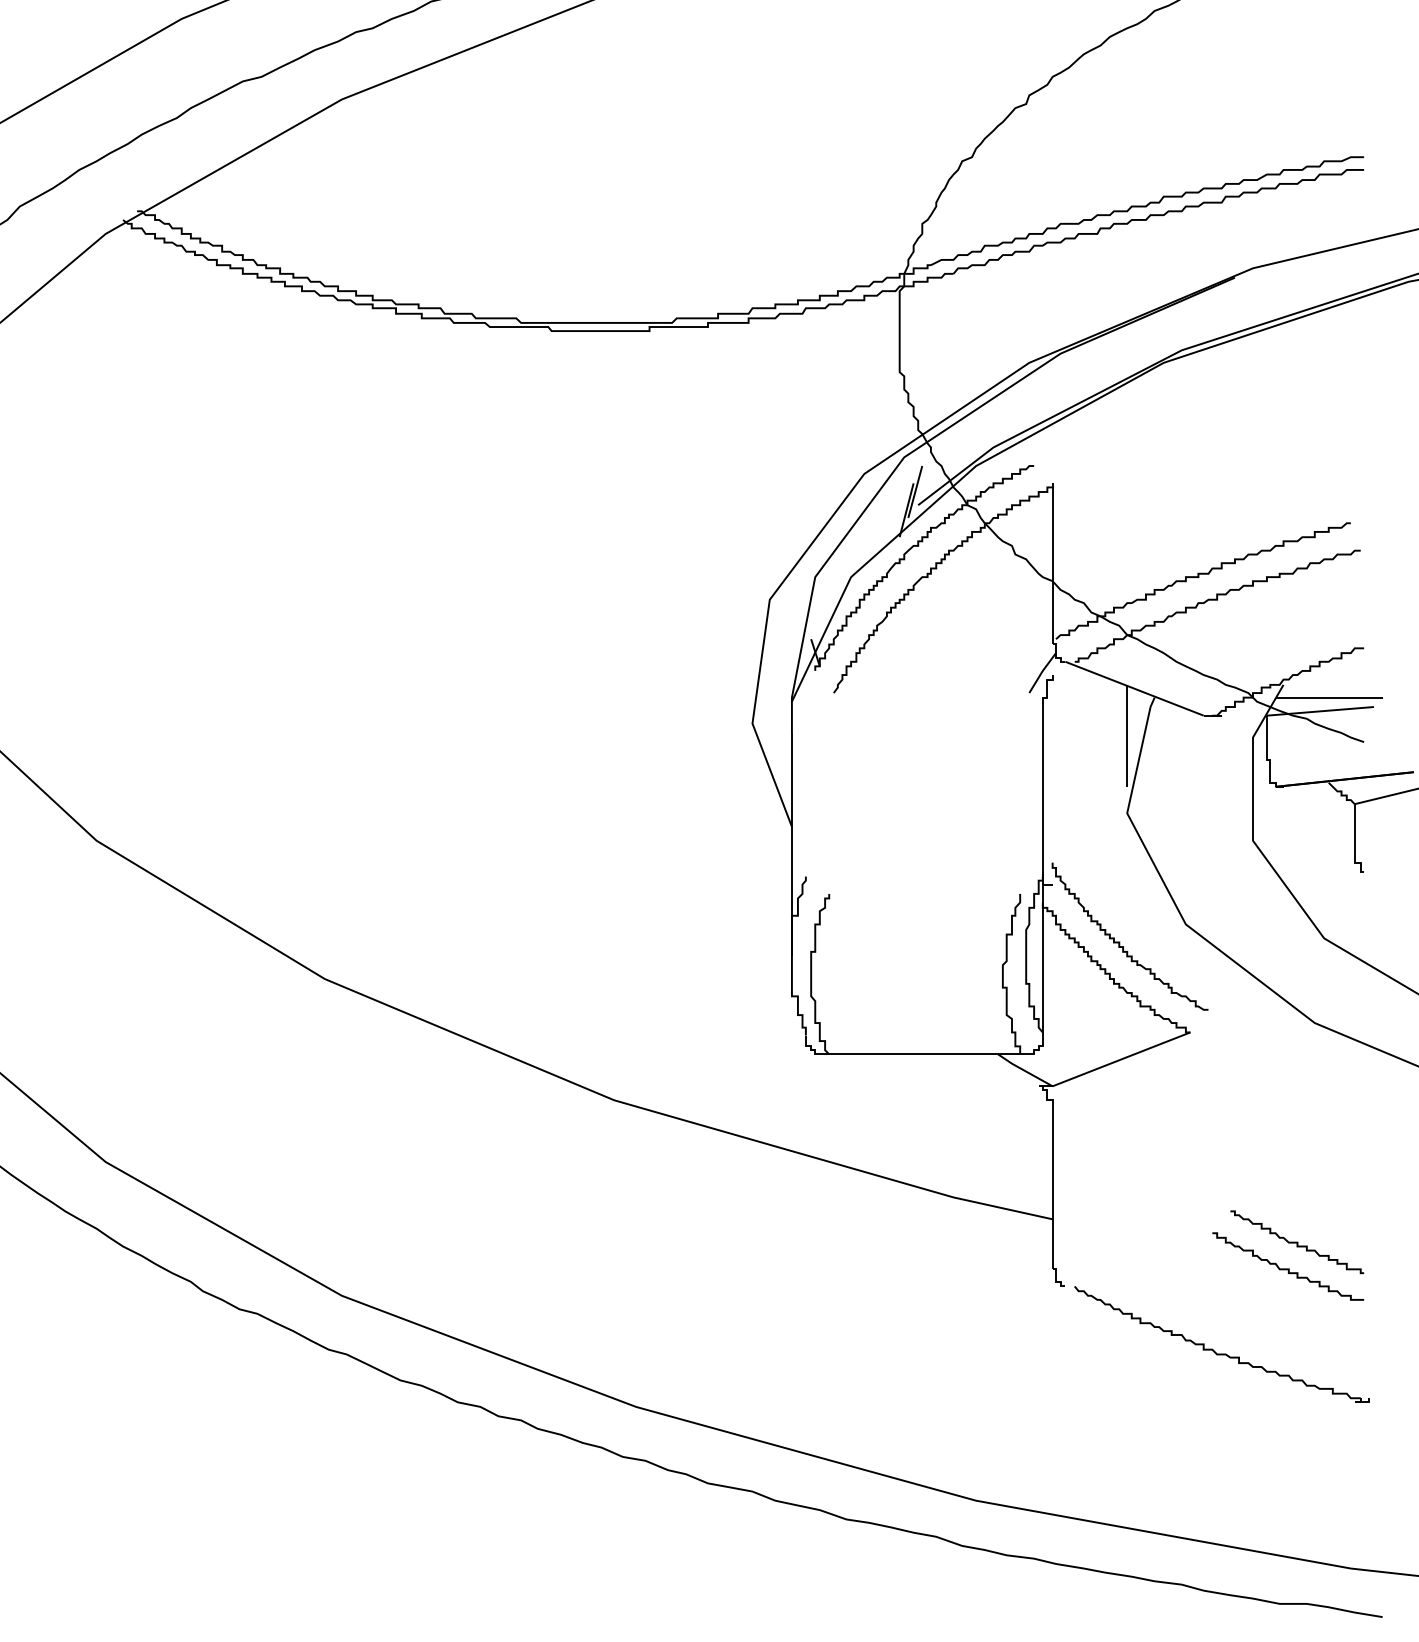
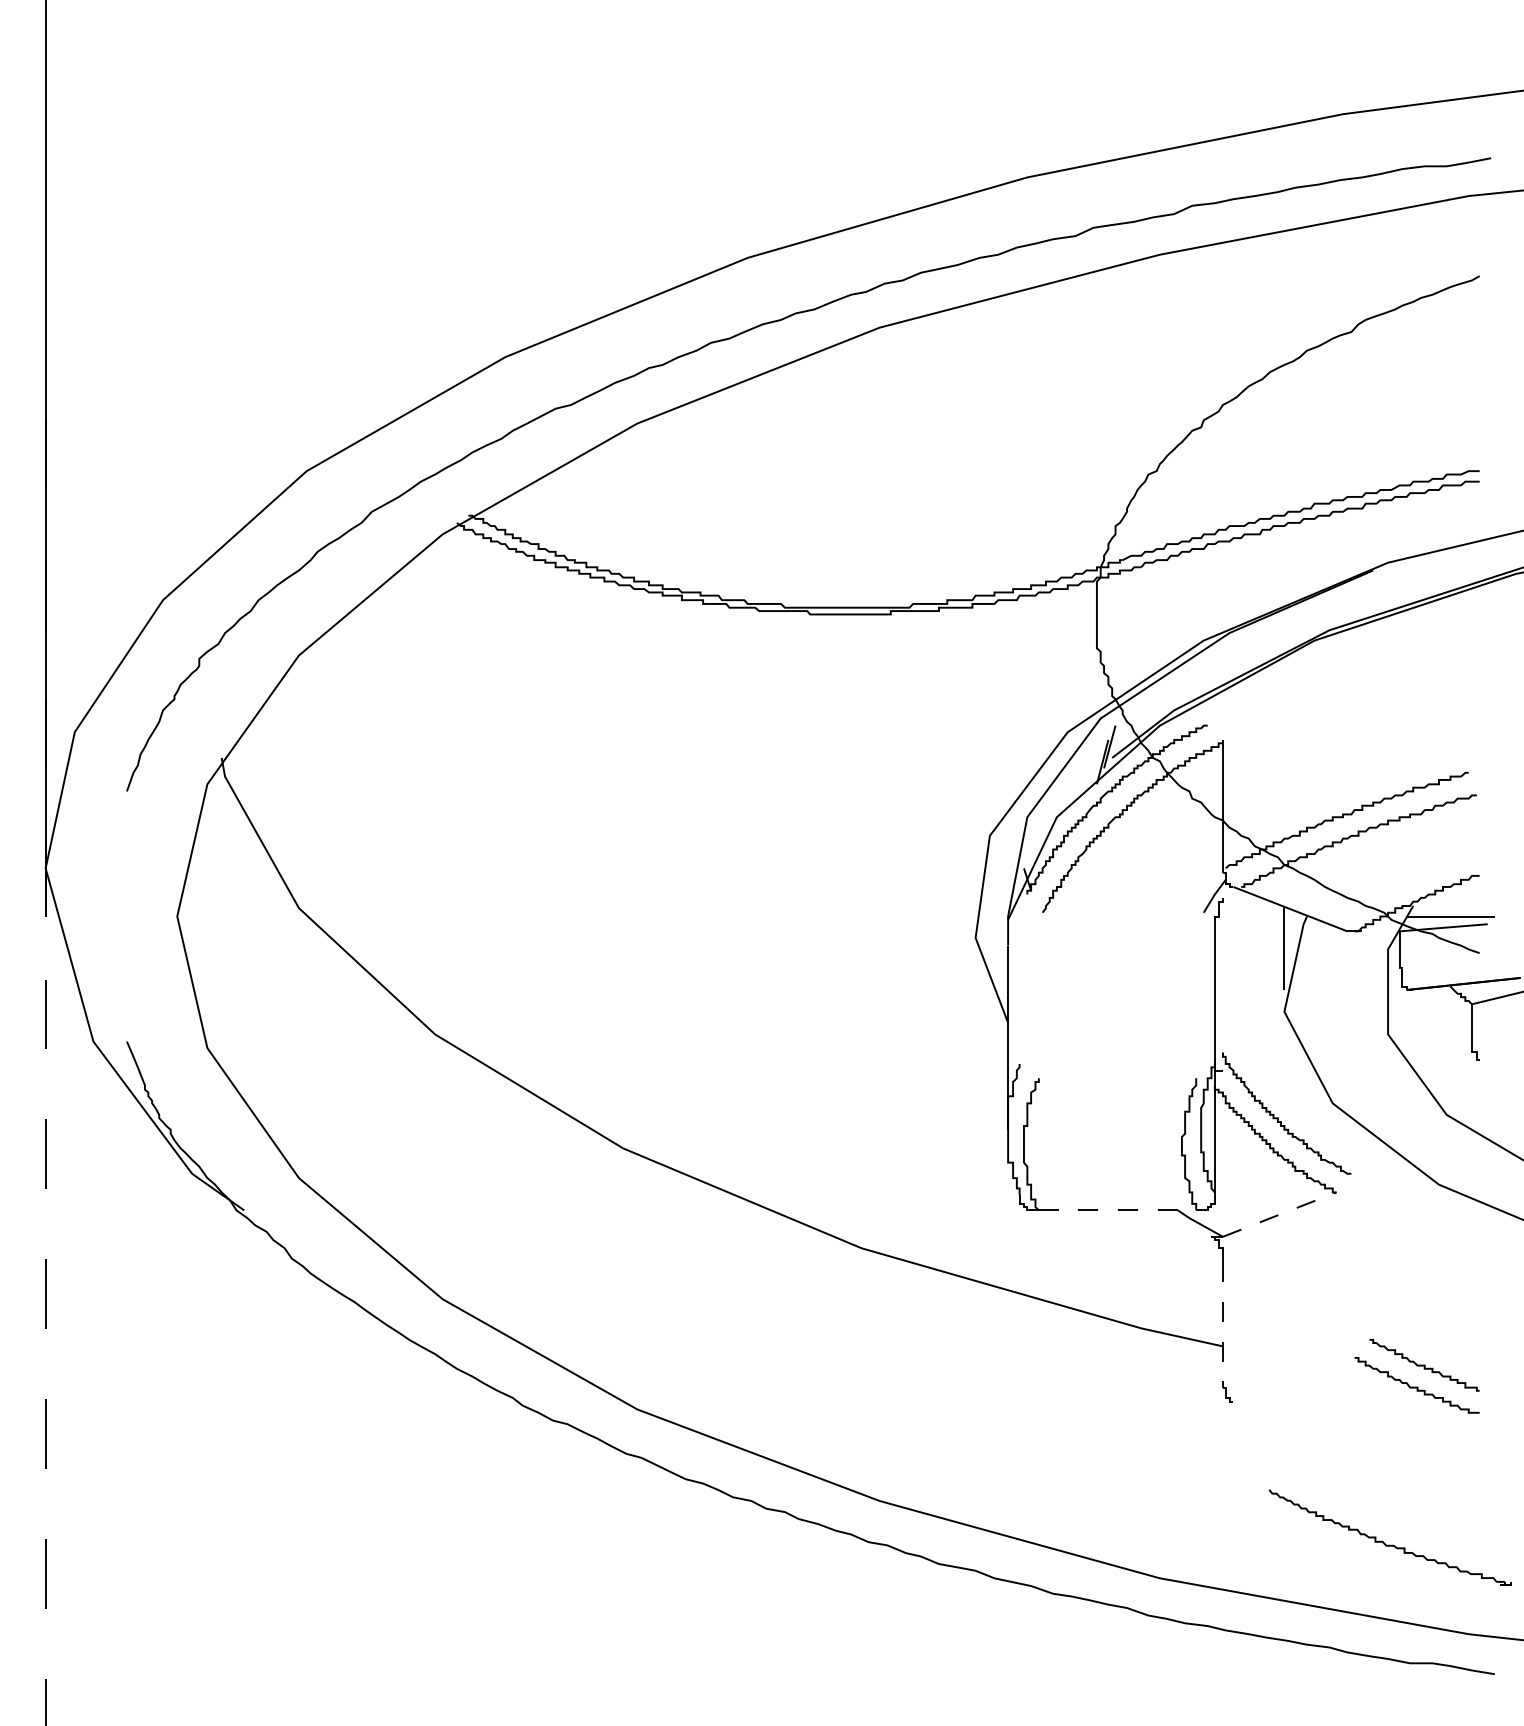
line: (924, 1054) -> (1117, 1210), solid -> dashed
line: (1121, 1059) -> (1279, 1214), solid -> dashed
line: (1052, 1193) -> (1222, 1325), solid -> dashed
part: (1220, 1352) -> (1389, 1544), moved

